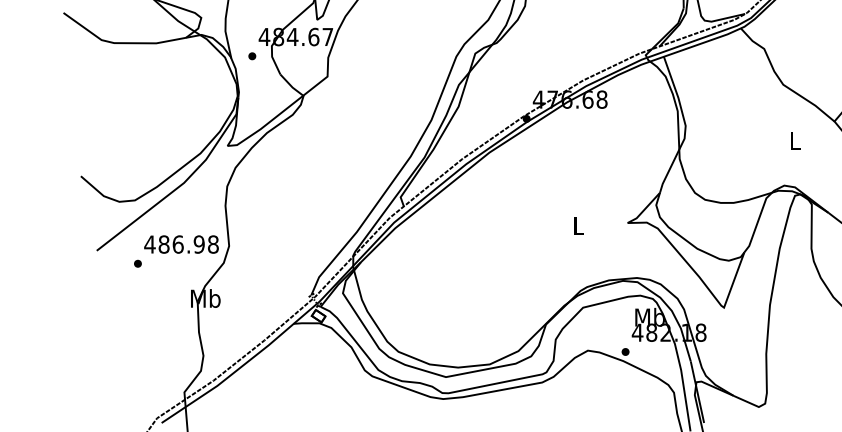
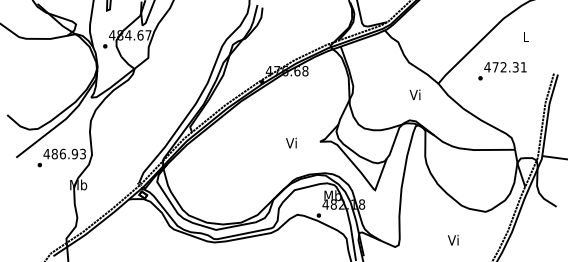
text: (792, 140) -> (414, 94), L -> Vi
text: (577, 224) -> (291, 142), L -> Vi
text: (214, 245) -> (83, 154), 486.98 -> 486.93

